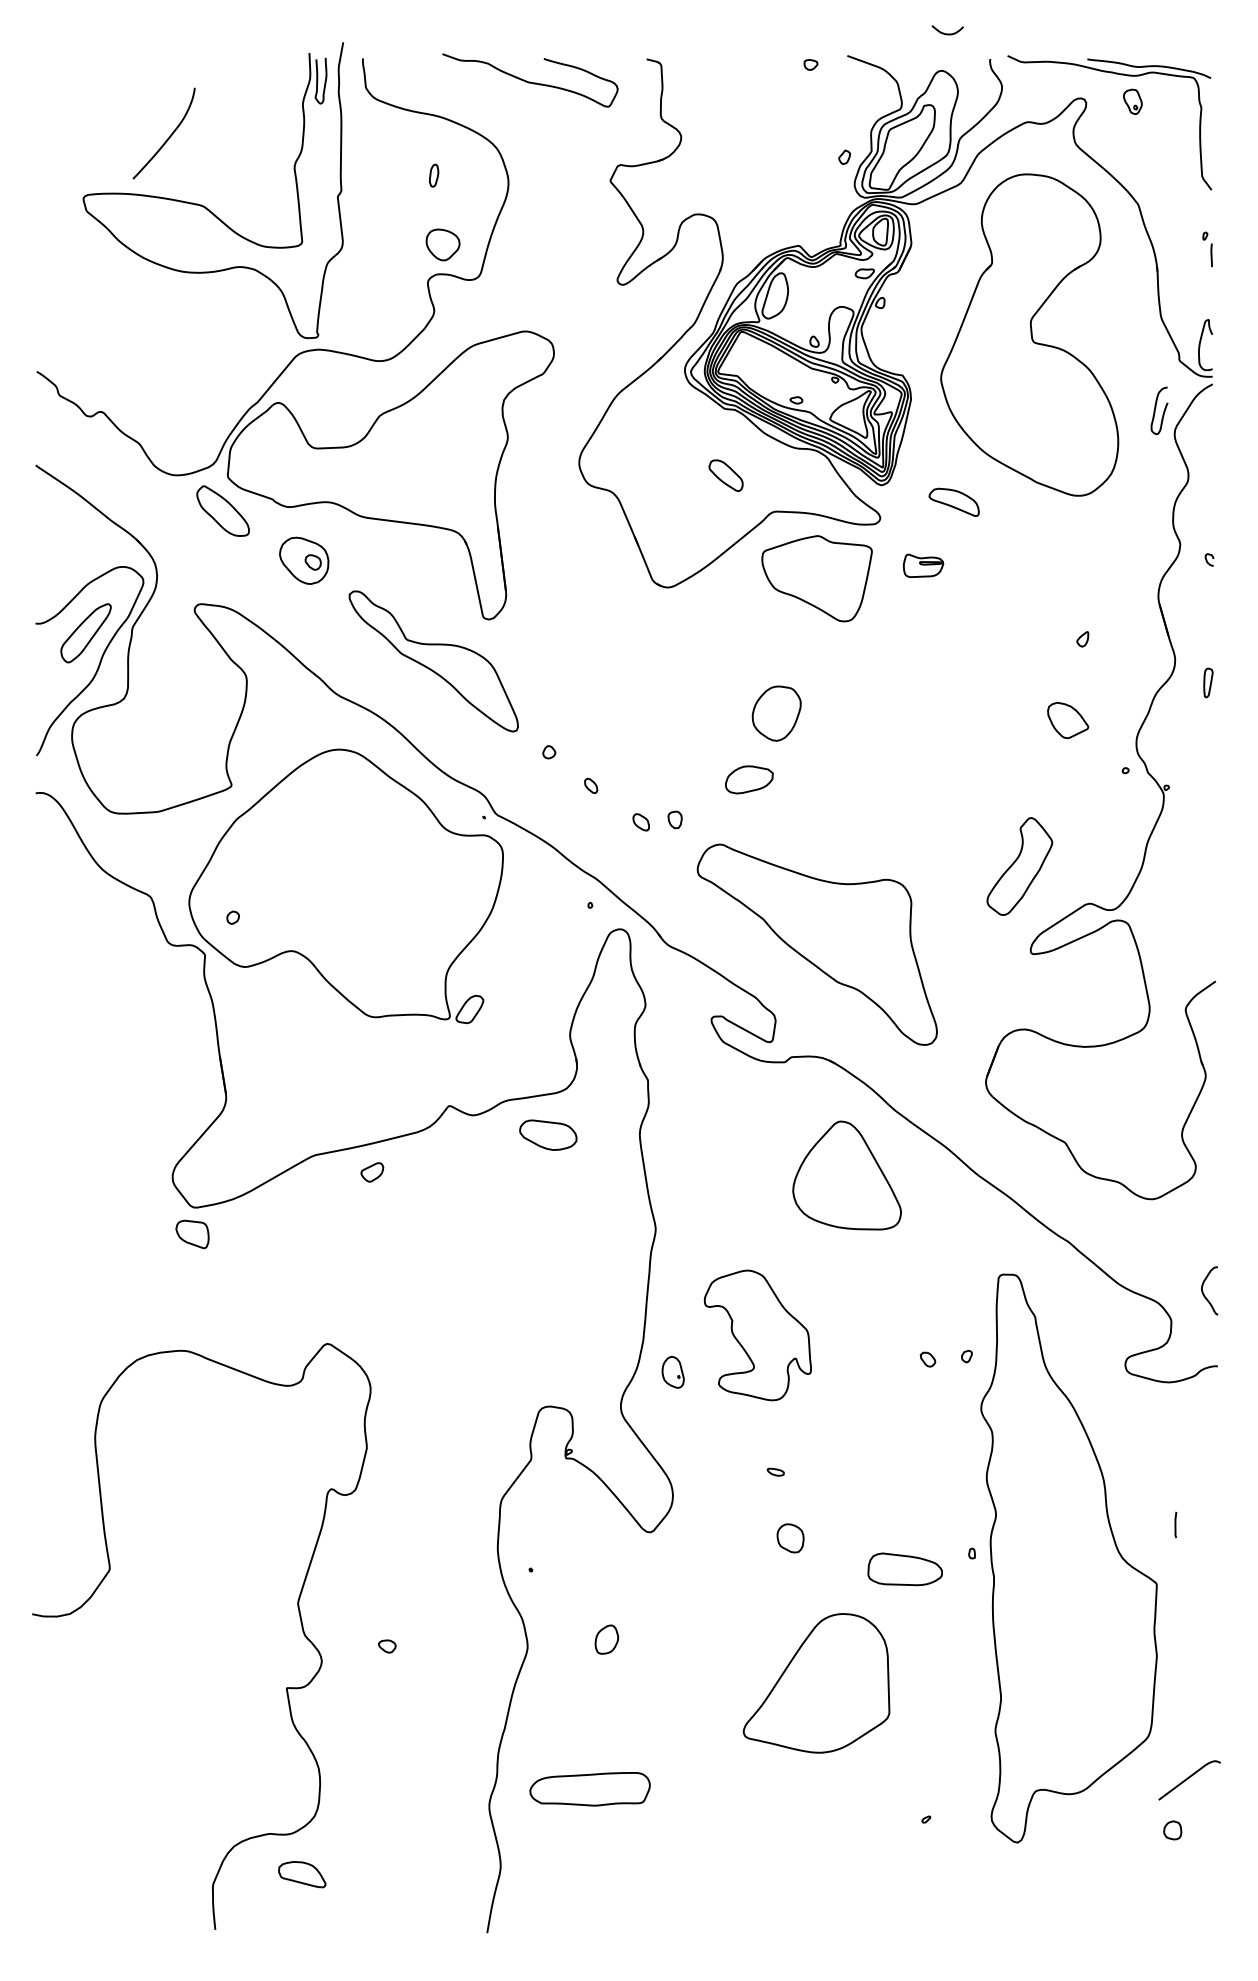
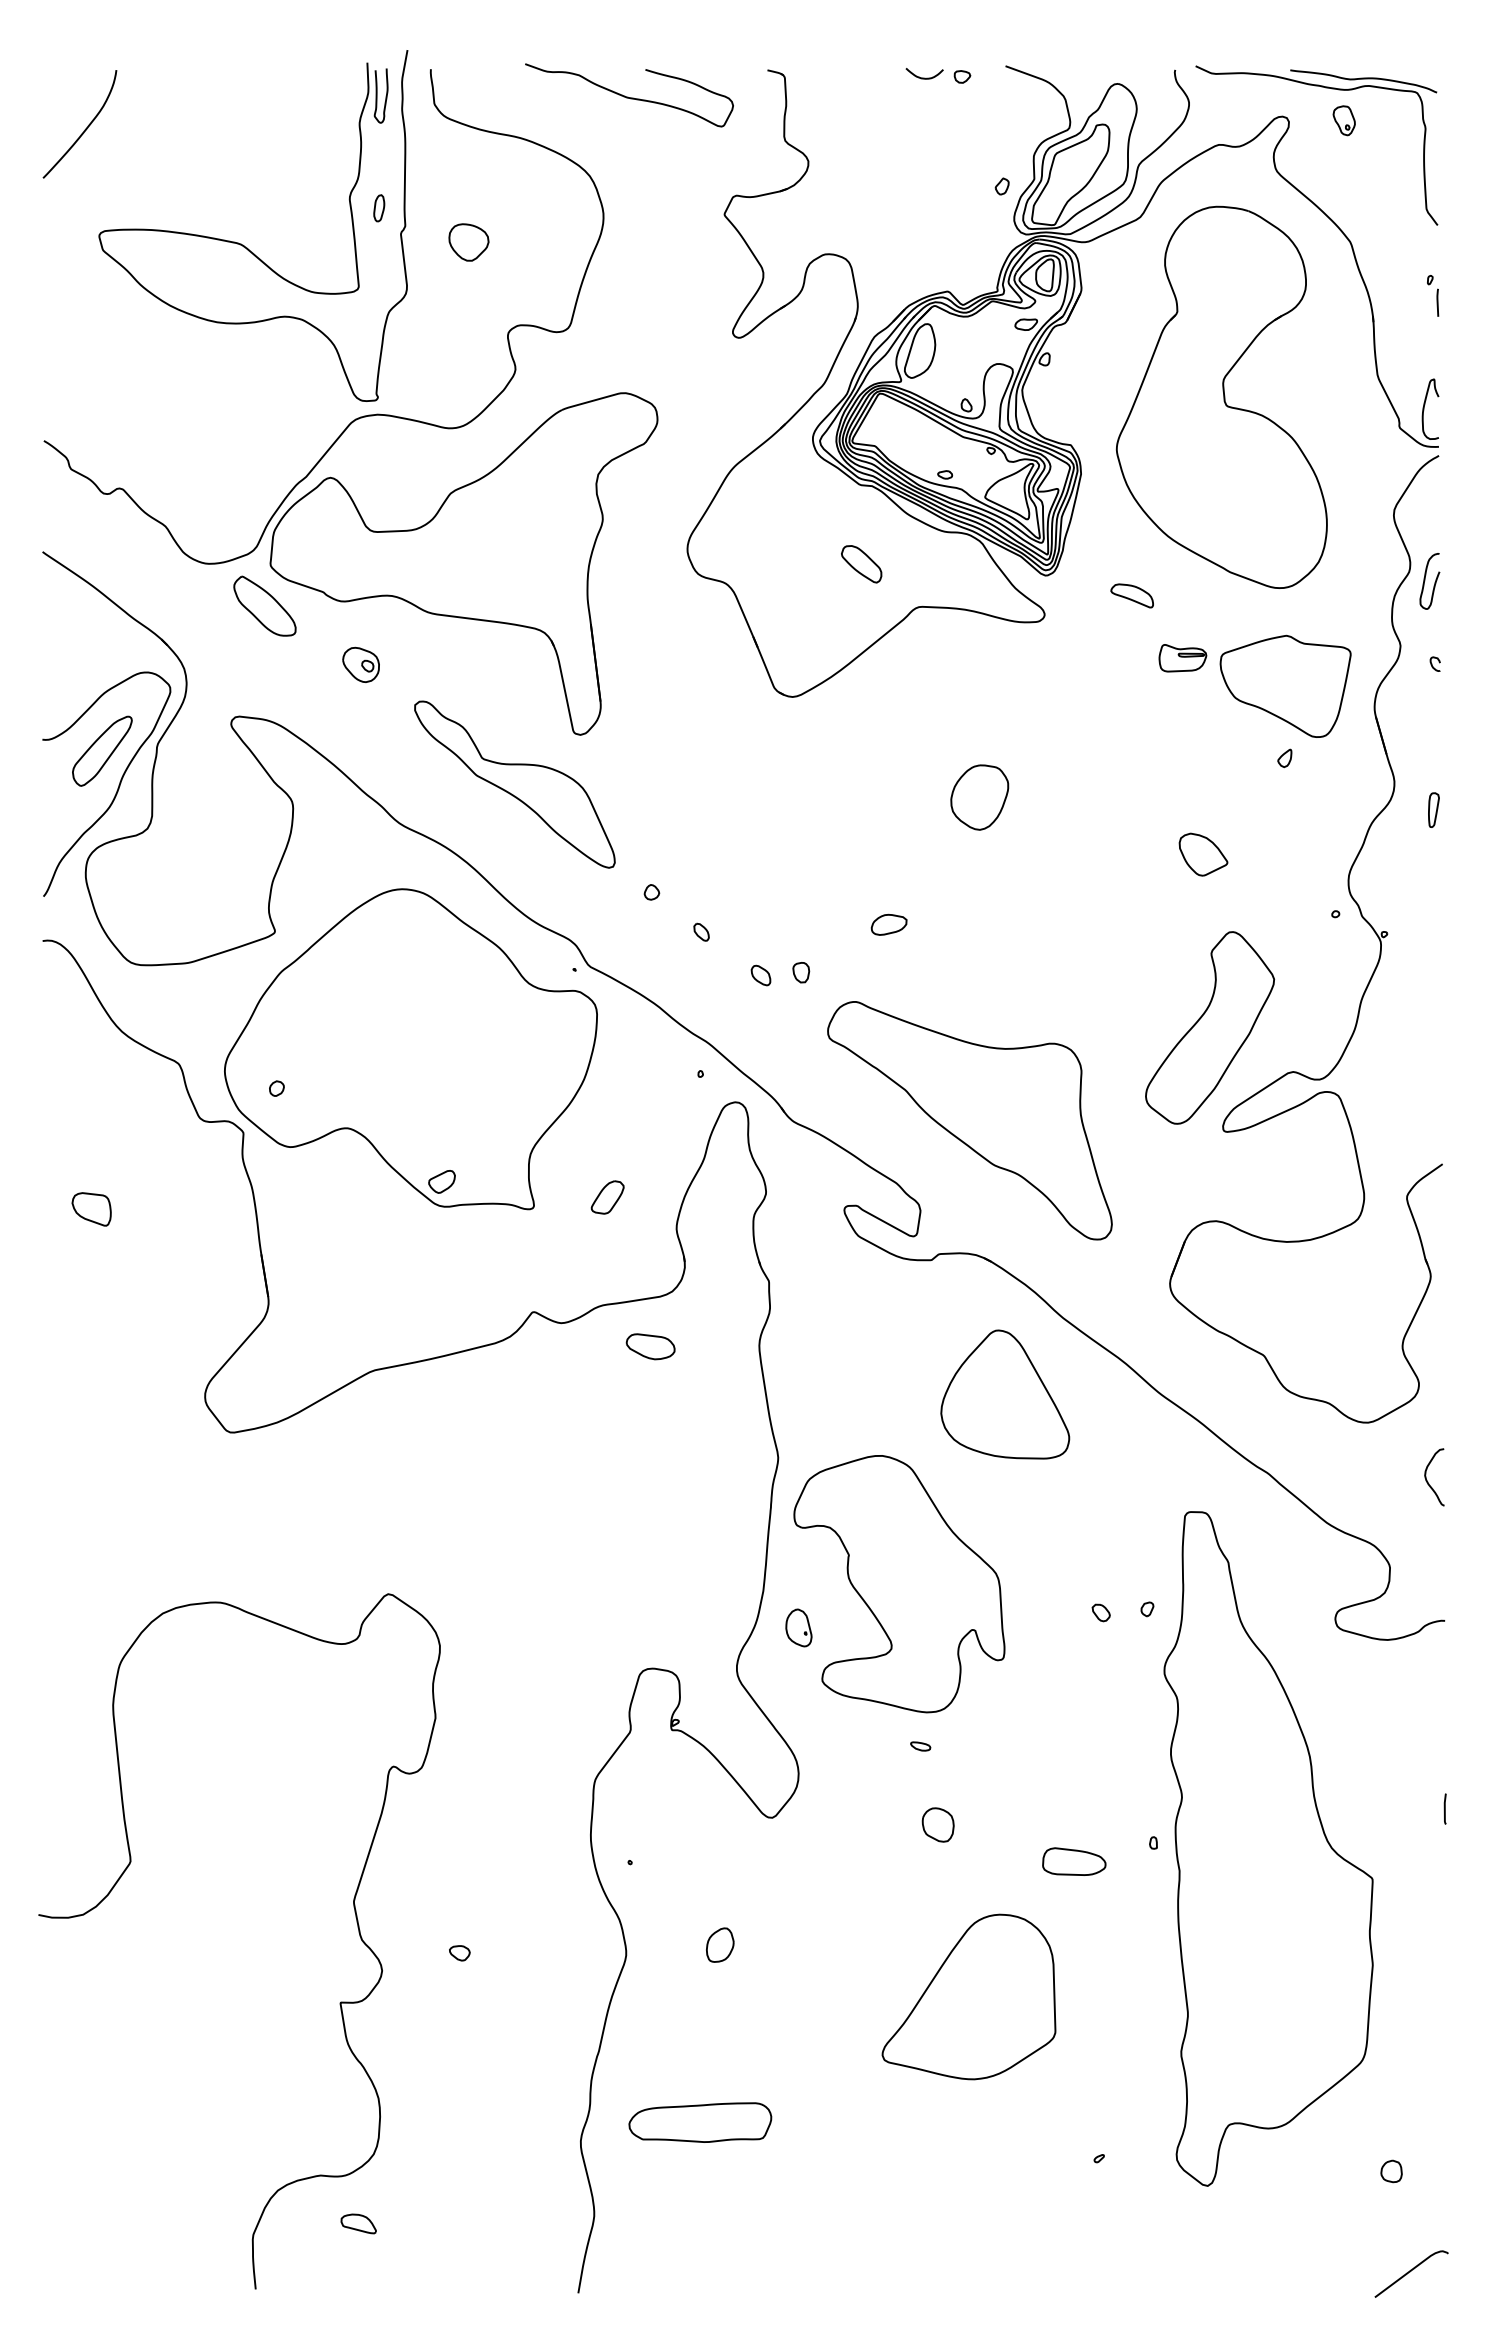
curve: (947, 33) -> (924, 77), moved
curve: (167, 137) -> (84, 129), moved
part: (434, 175) -> (379, 208), moved
part: (442, 244) -> (468, 242), moved
curve: (1155, 411) -> (1425, 581), moved
part: (953, 502) -> (1131, 595), size x0.71
part: (303, 560) -> (360, 664), size x0.62
part: (923, 566) -> (1182, 658), moved
part: (816, 577) -> (1285, 685), moved
part: (776, 713) -> (979, 797), moved
part: (1068, 720) -> (1203, 854), moved
part: (748, 779) -> (888, 924), size x0.62
part: (1020, 866) -> (1210, 1027), size x1.67
part: (469, 1009) -> (607, 1197), moved
part: (548, 1135) -> (650, 1346), size x0.71
part: (371, 1172) -> (441, 1181), moved
part: (192, 1234) -> (91, 1209), moved
curve: (1203, 1293) -> (1427, 1480), moved
part: (757, 1335) -> (899, 1584), size x1.67
line: (1175, 1524) -> (1444, 1808), moved
part: (905, 1569) -> (1074, 1861), size x0.71
curve: (1188, 1779) -> (1410, 2272), moved
part: (301, 1874) -> (358, 2223), size x0.62

